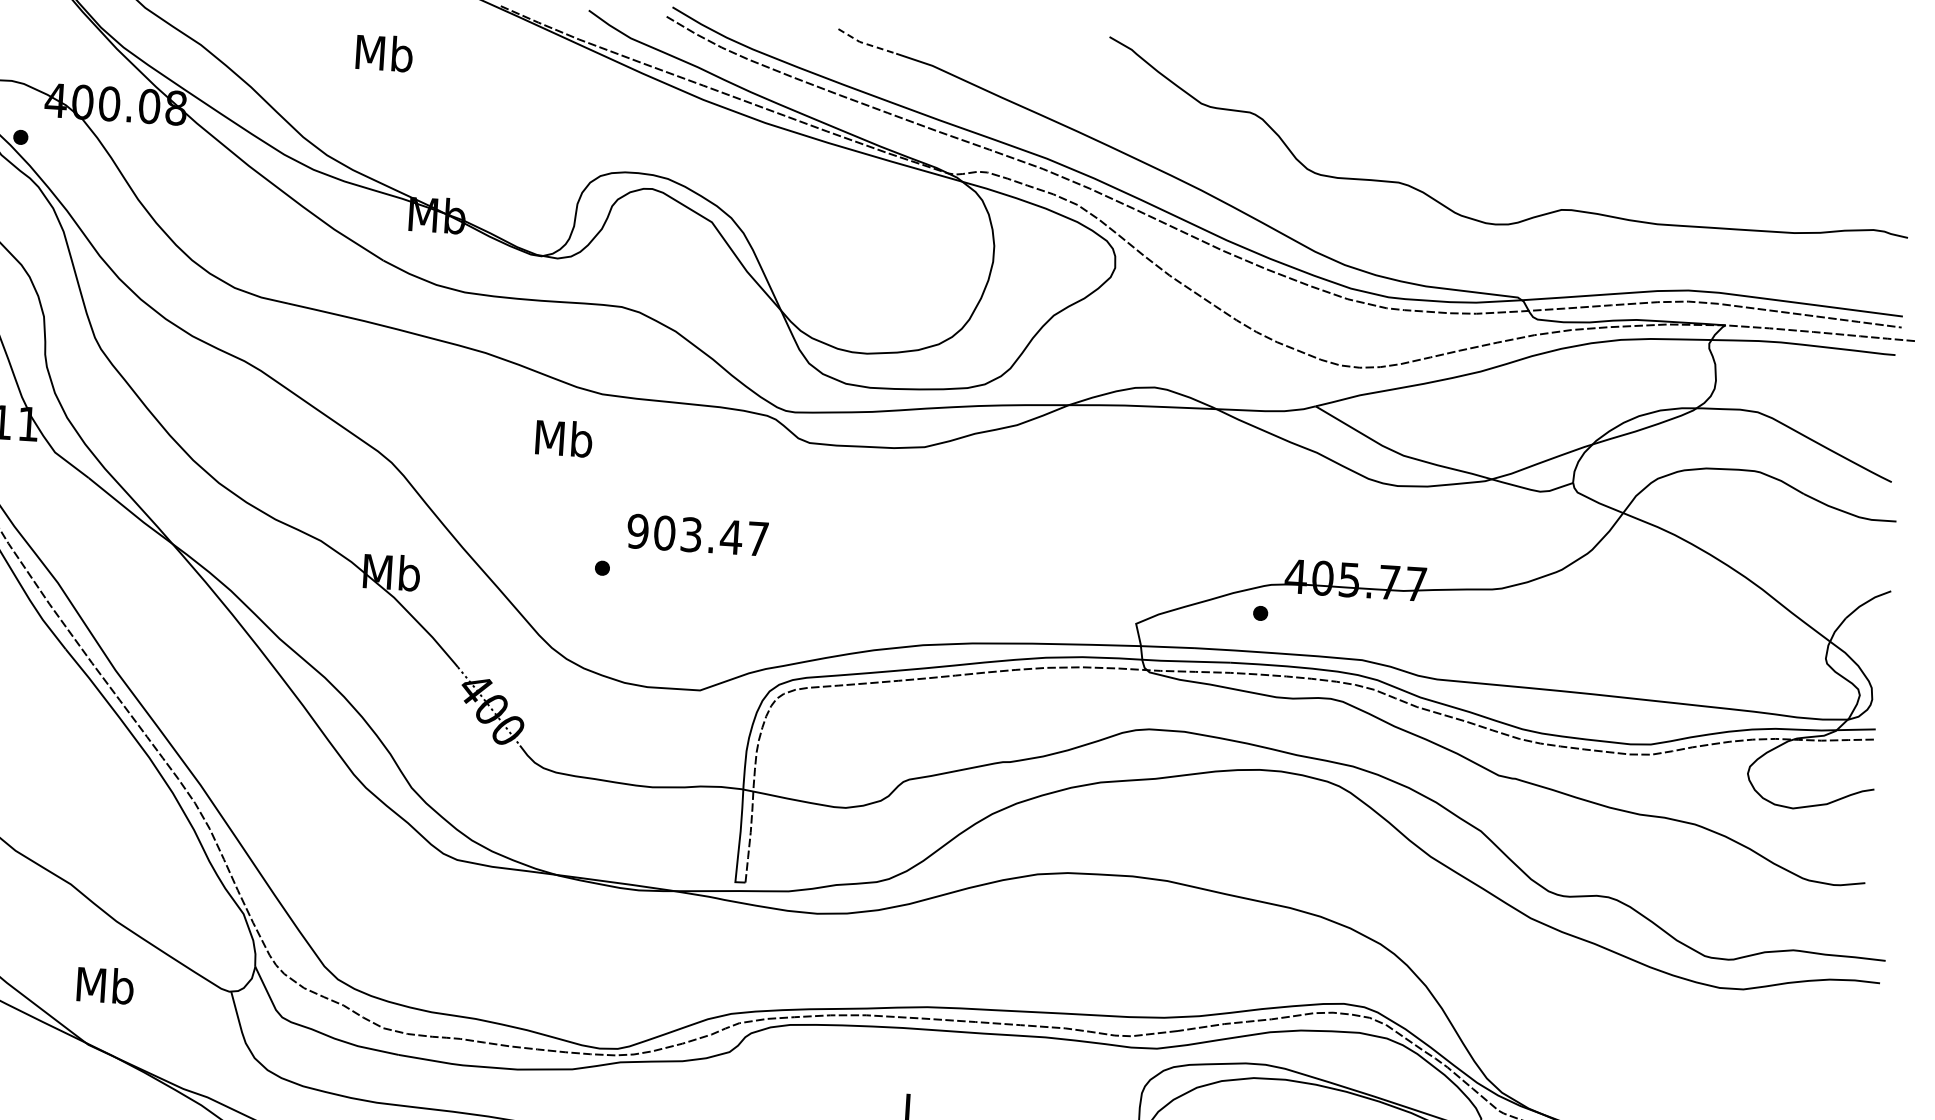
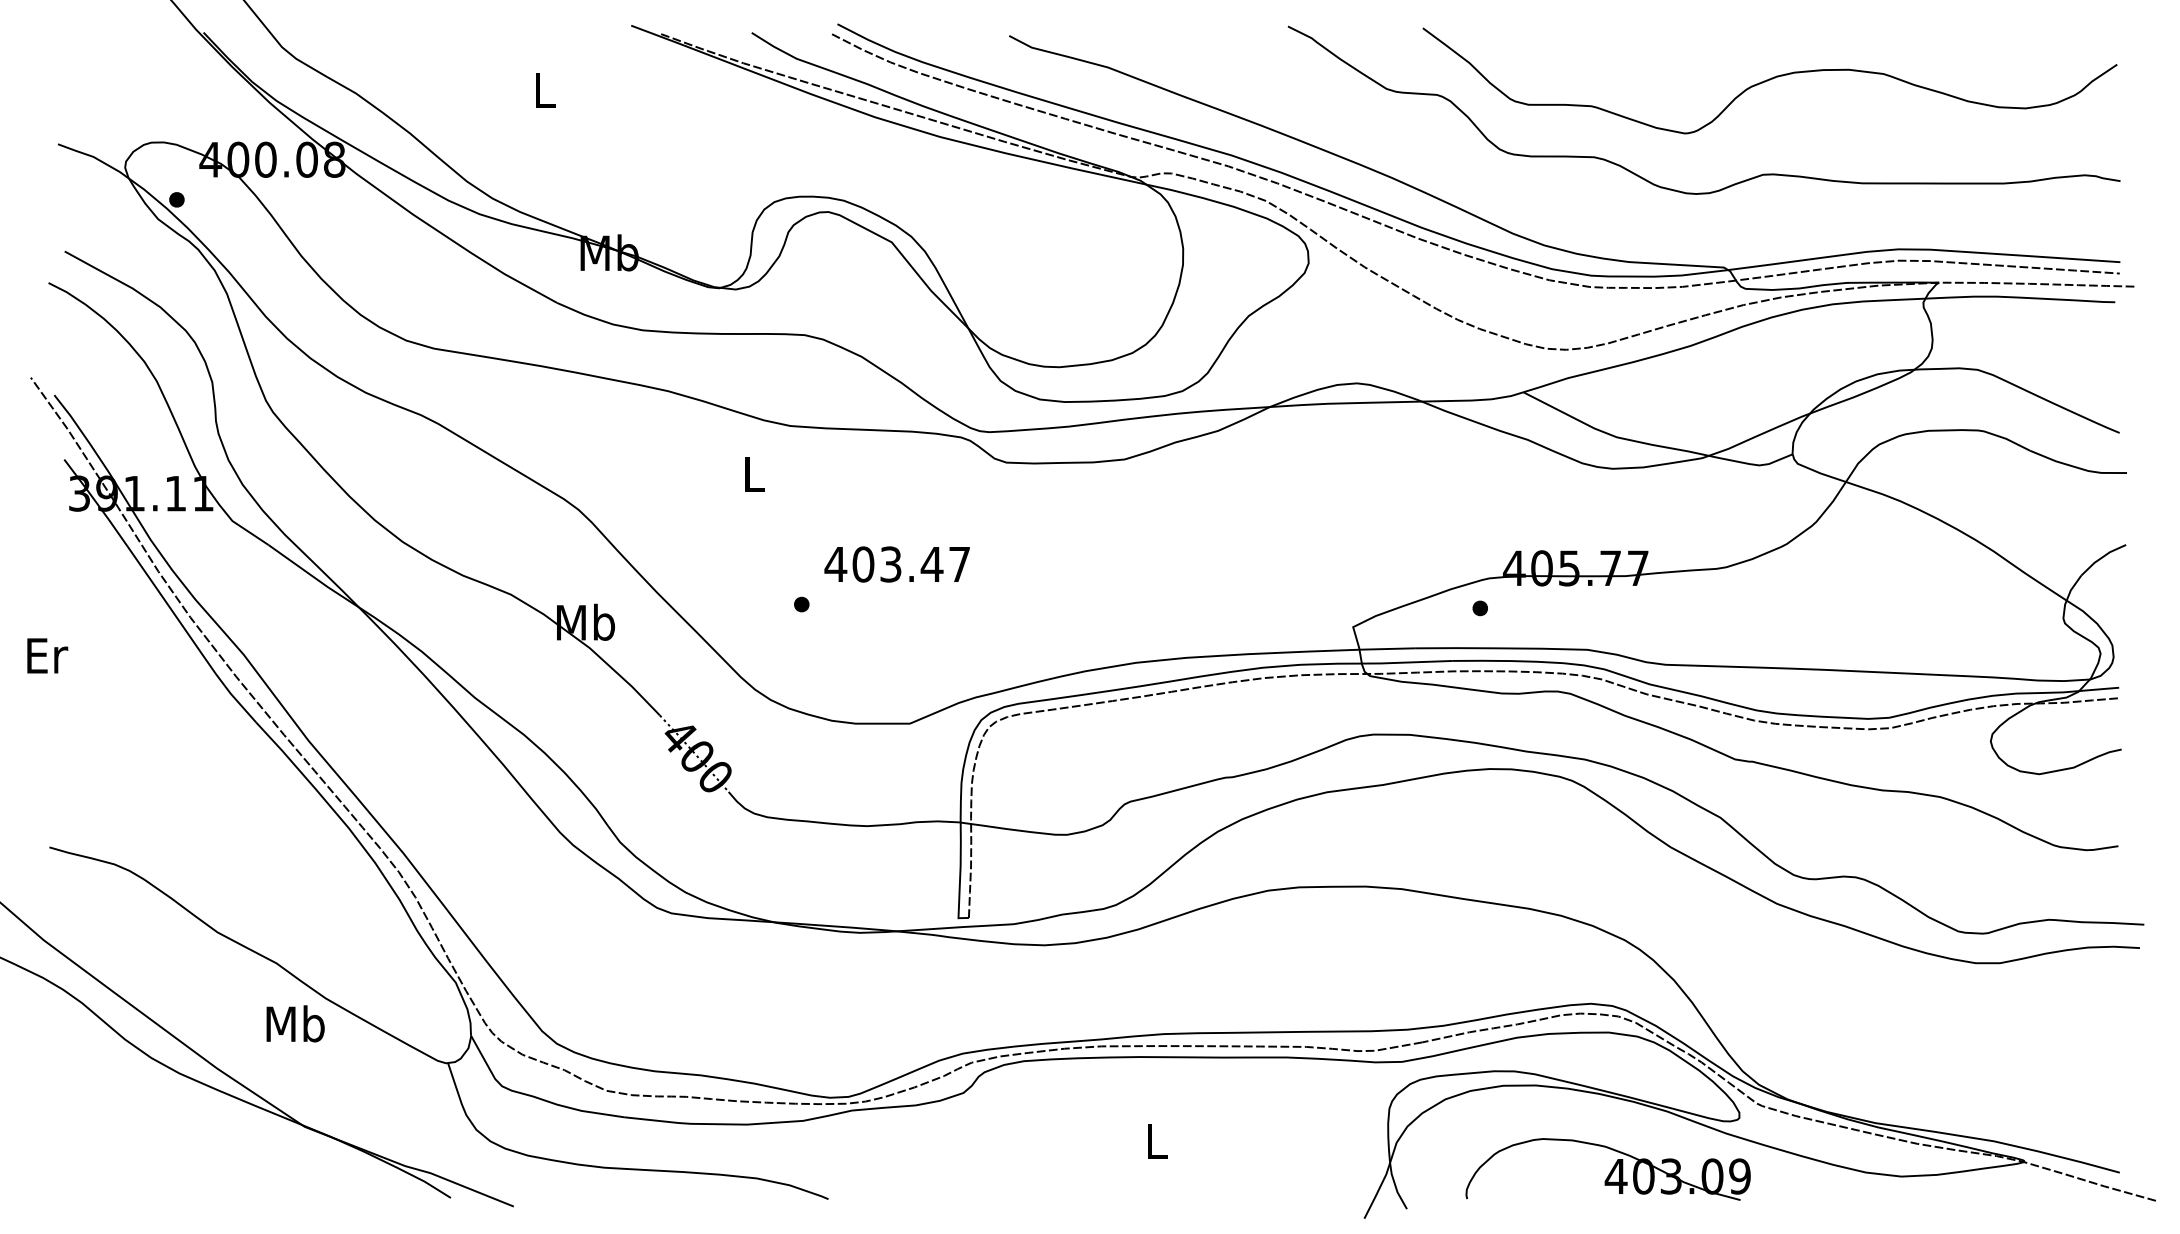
line: (866, 44) -> (1038, 49), dashed -> solid
text: (384, 52) -> (544, 89), Mb -> L
curve: (1573, 118) -> (1769, 80), added
text: (564, 438) -> (754, 473), Mb -> L
text: (637, 531) -> (835, 564), 903.47 -> 403.47
text: (105, 985) -> (295, 1023), moved

